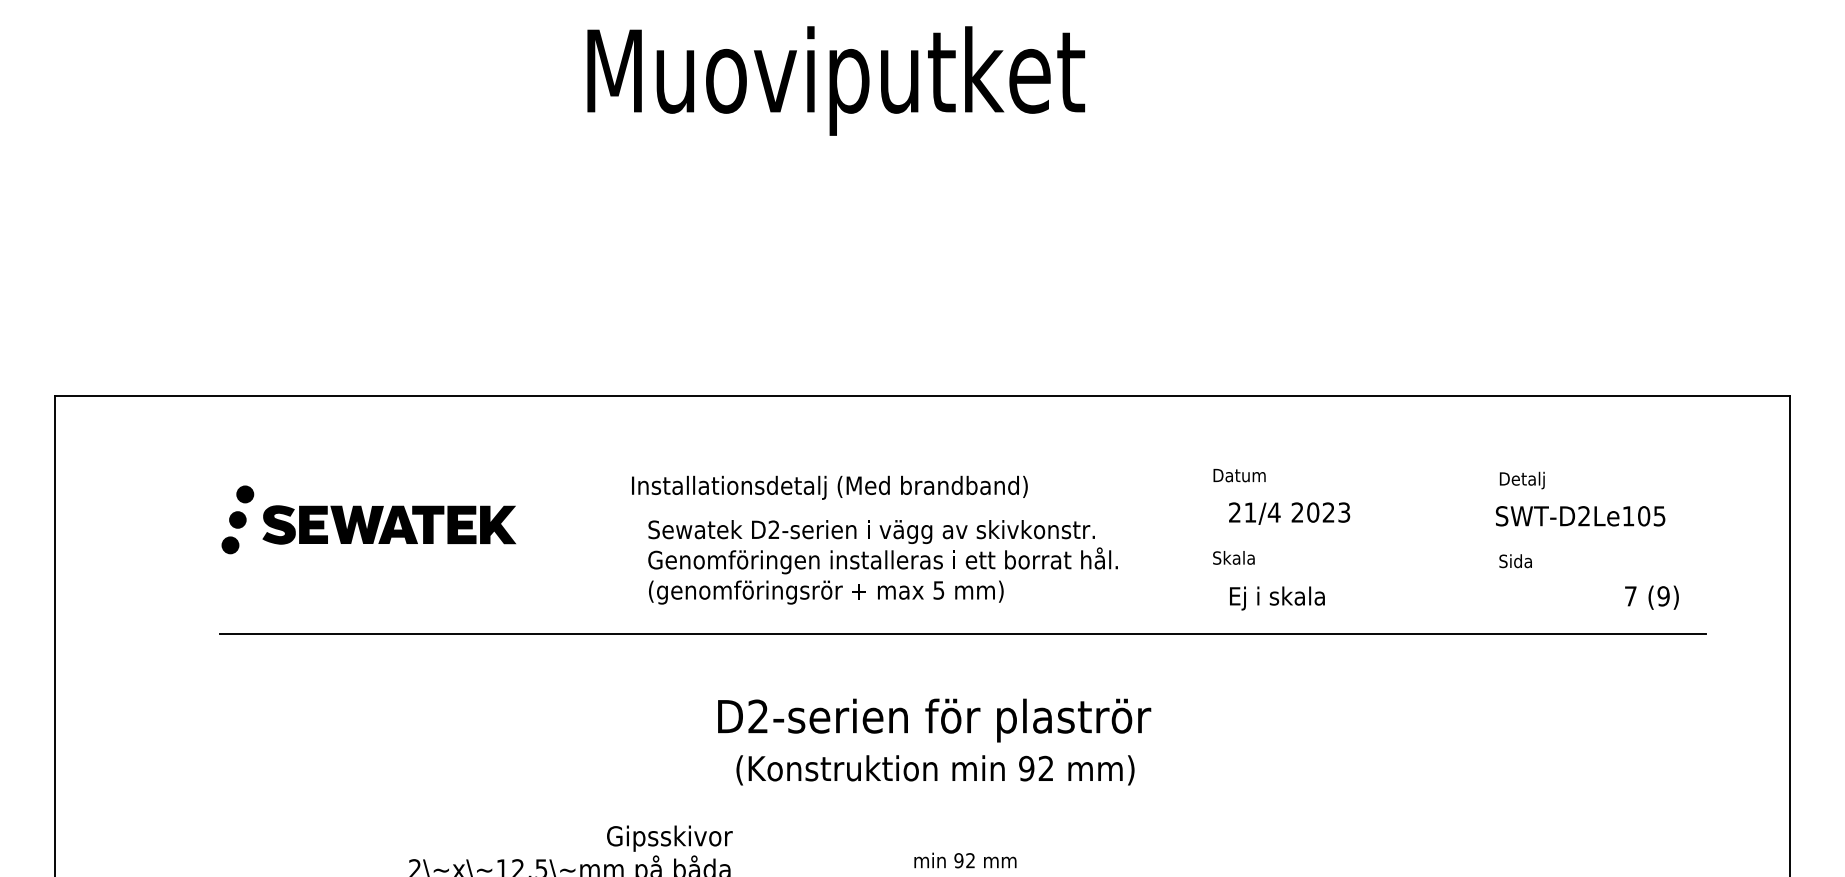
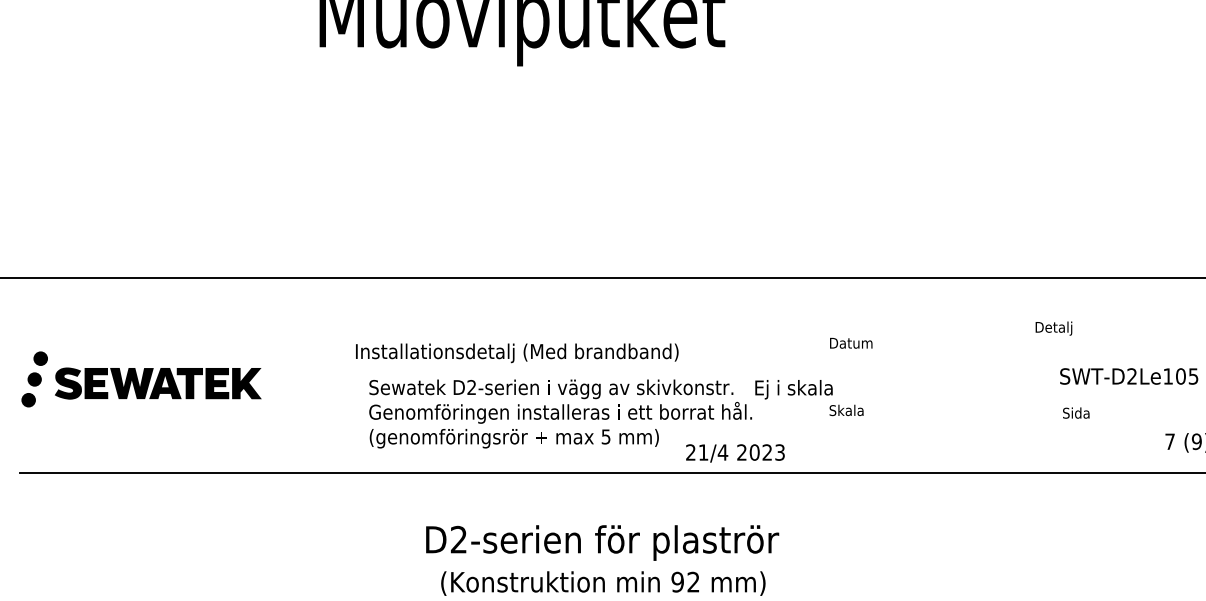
text: (1521, 480) -> (1053, 328), moved
text: (1289, 513) -> (735, 453), moved
text: (1277, 598) -> (794, 389), moved

